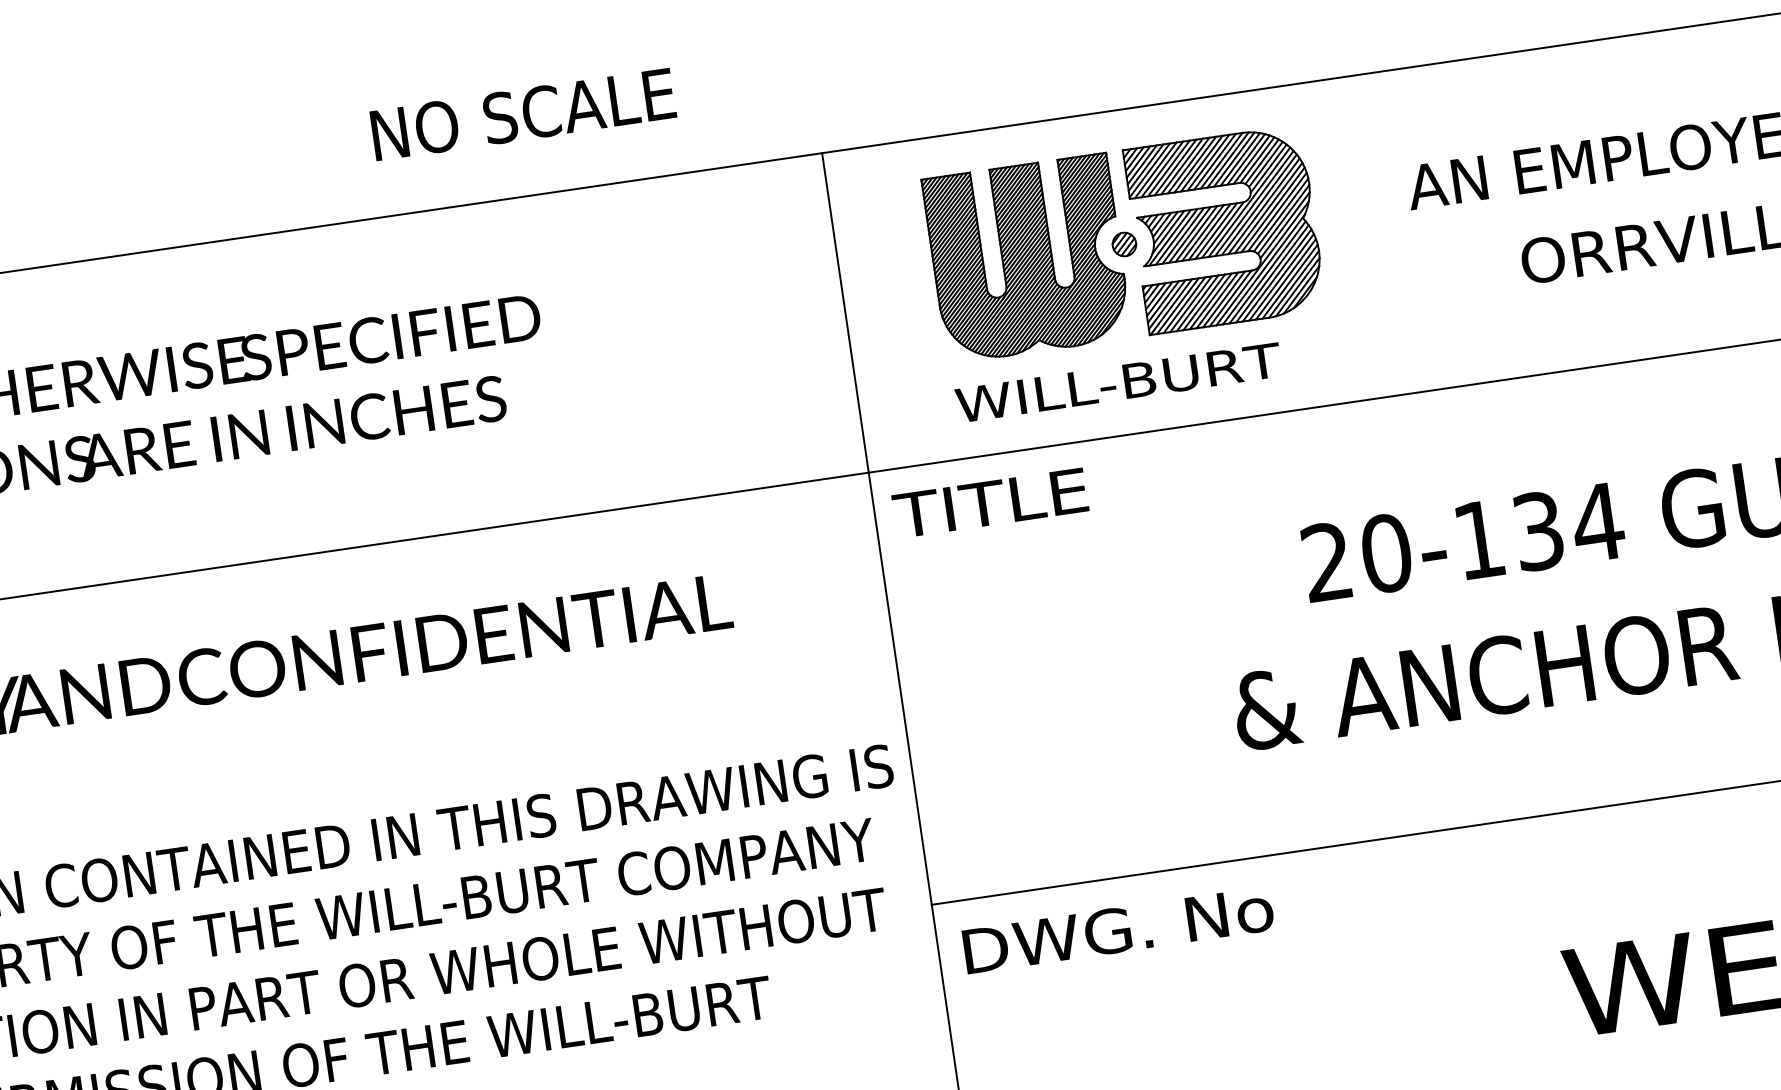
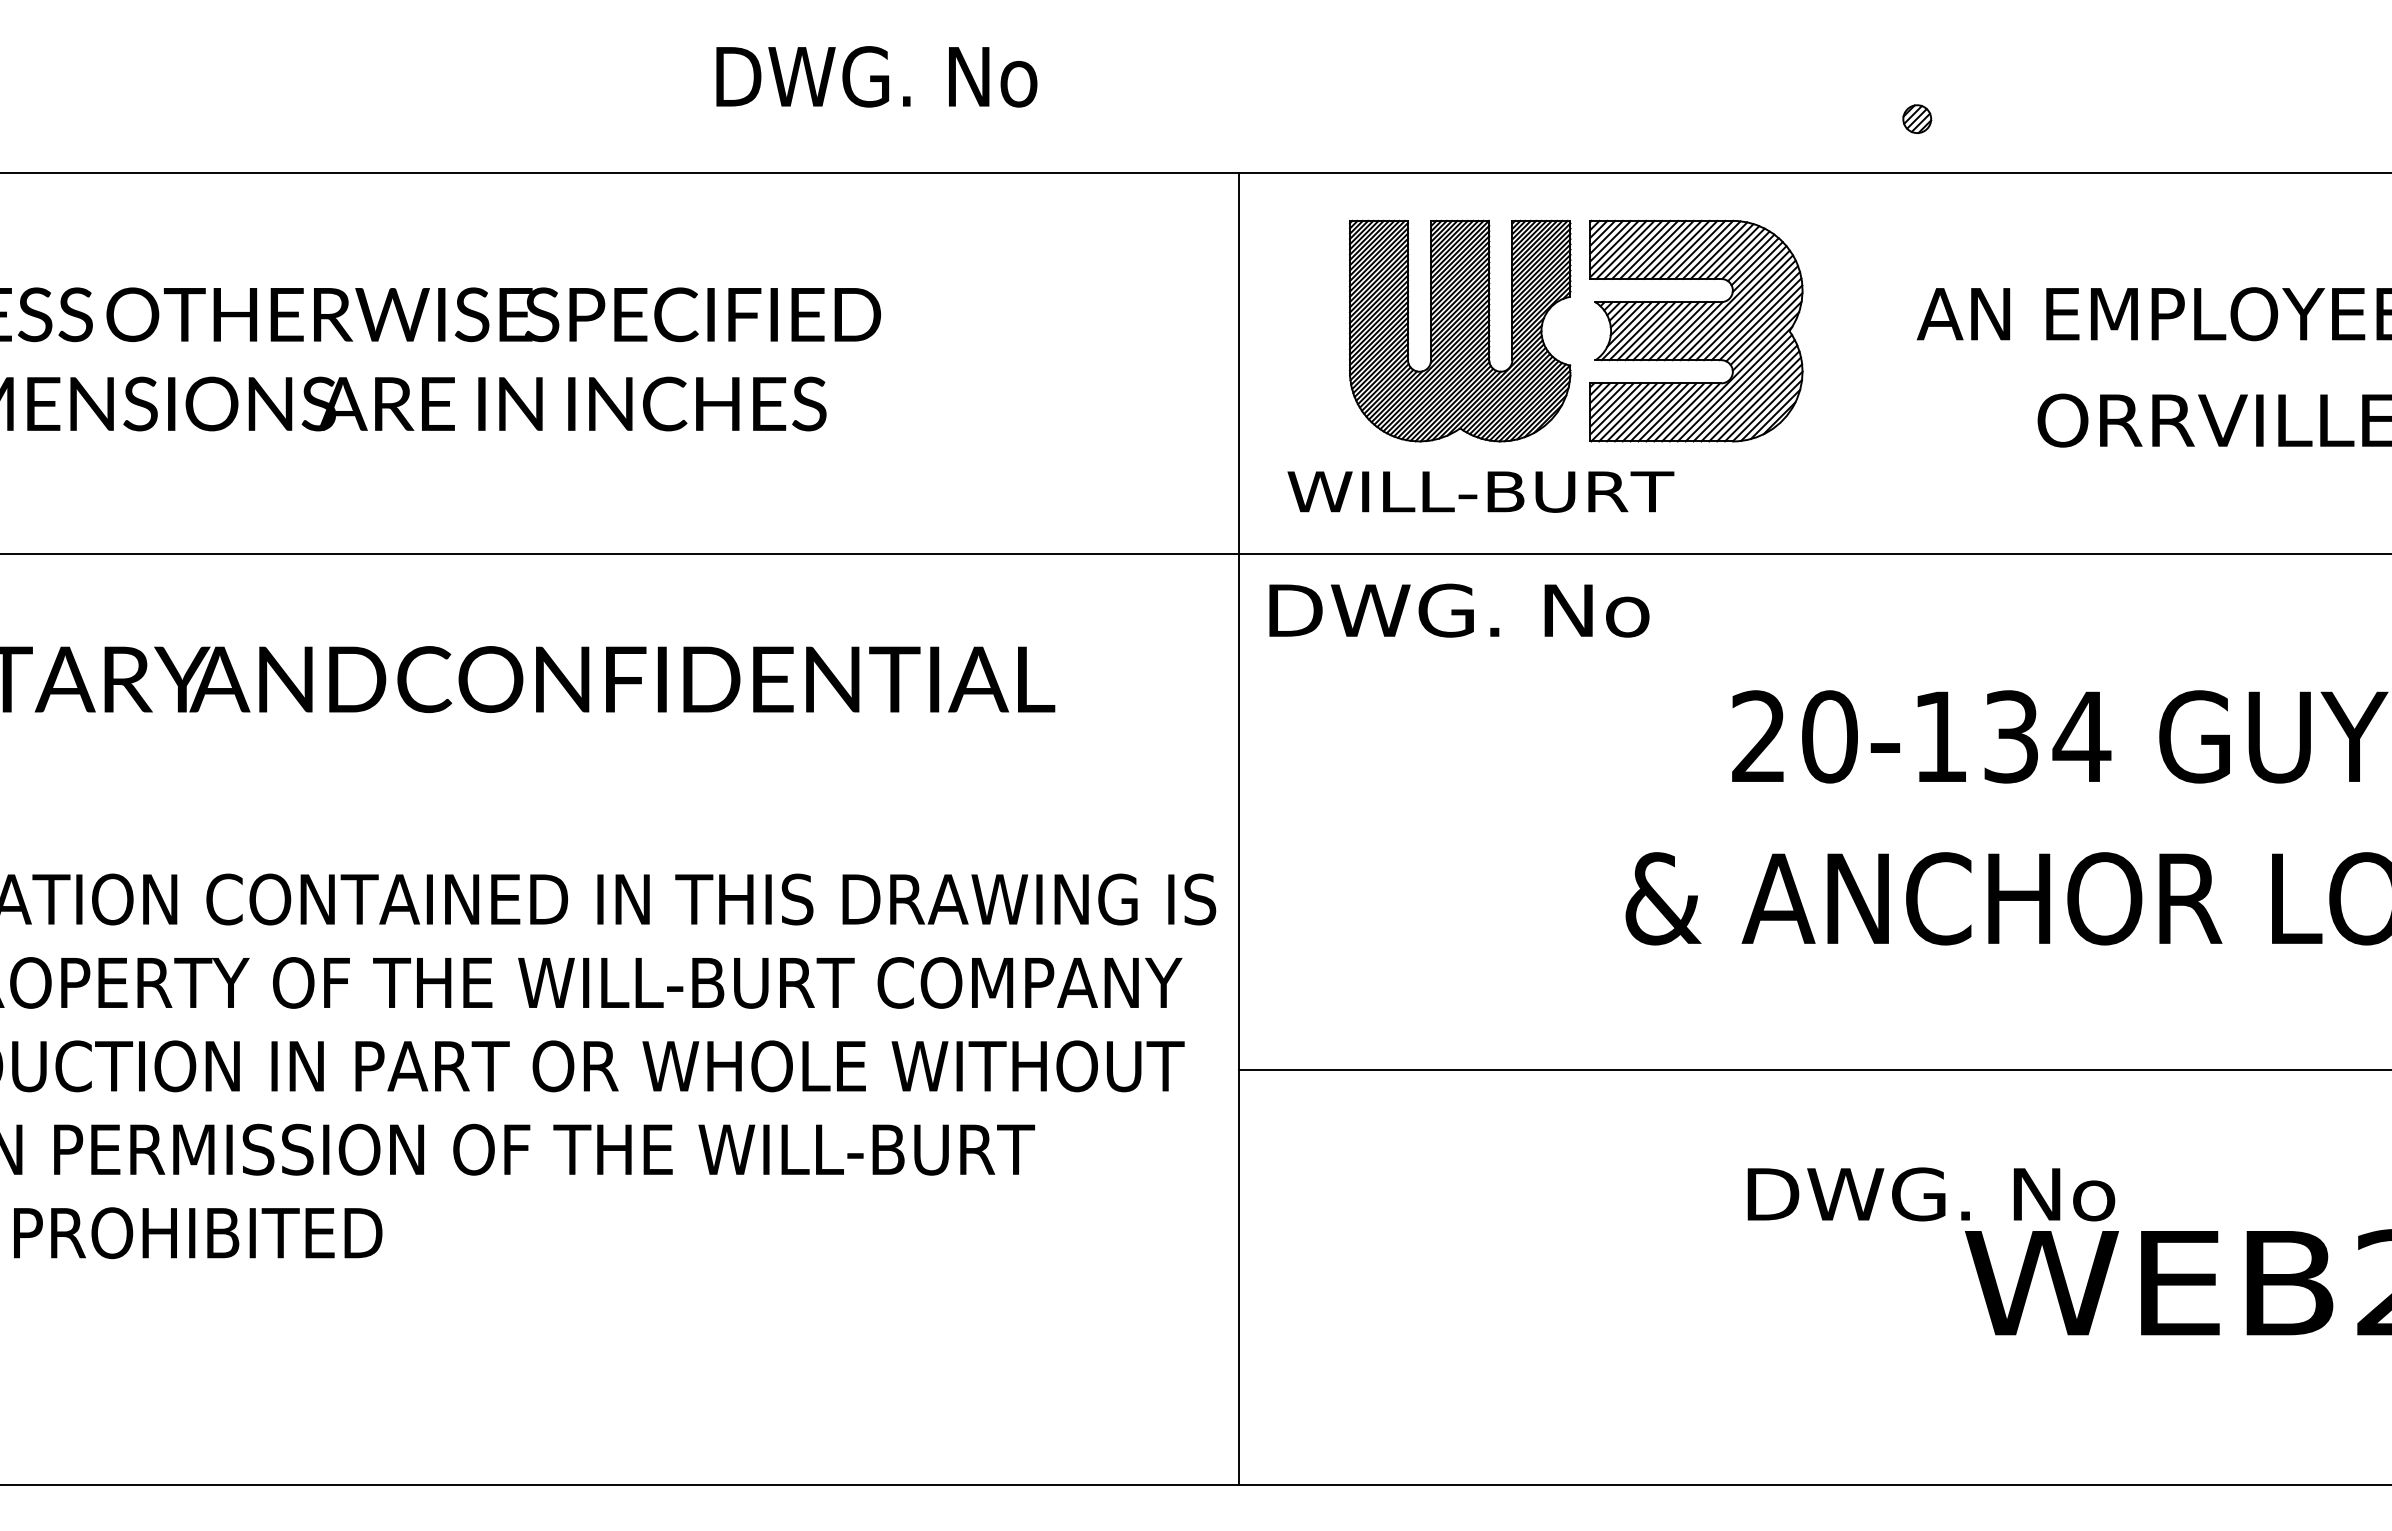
text: (526, 113) -> (899, 76), NO SCALE -> DWG. No
part: (1124, 244) -> (1917, 119), moved
text: (1118, 382) -> (1480, 491), moved
text: (1057, 493) -> (1455, 610), TITLE -> DWG. No
text: (1118, 930) -> (1931, 1194), moved

